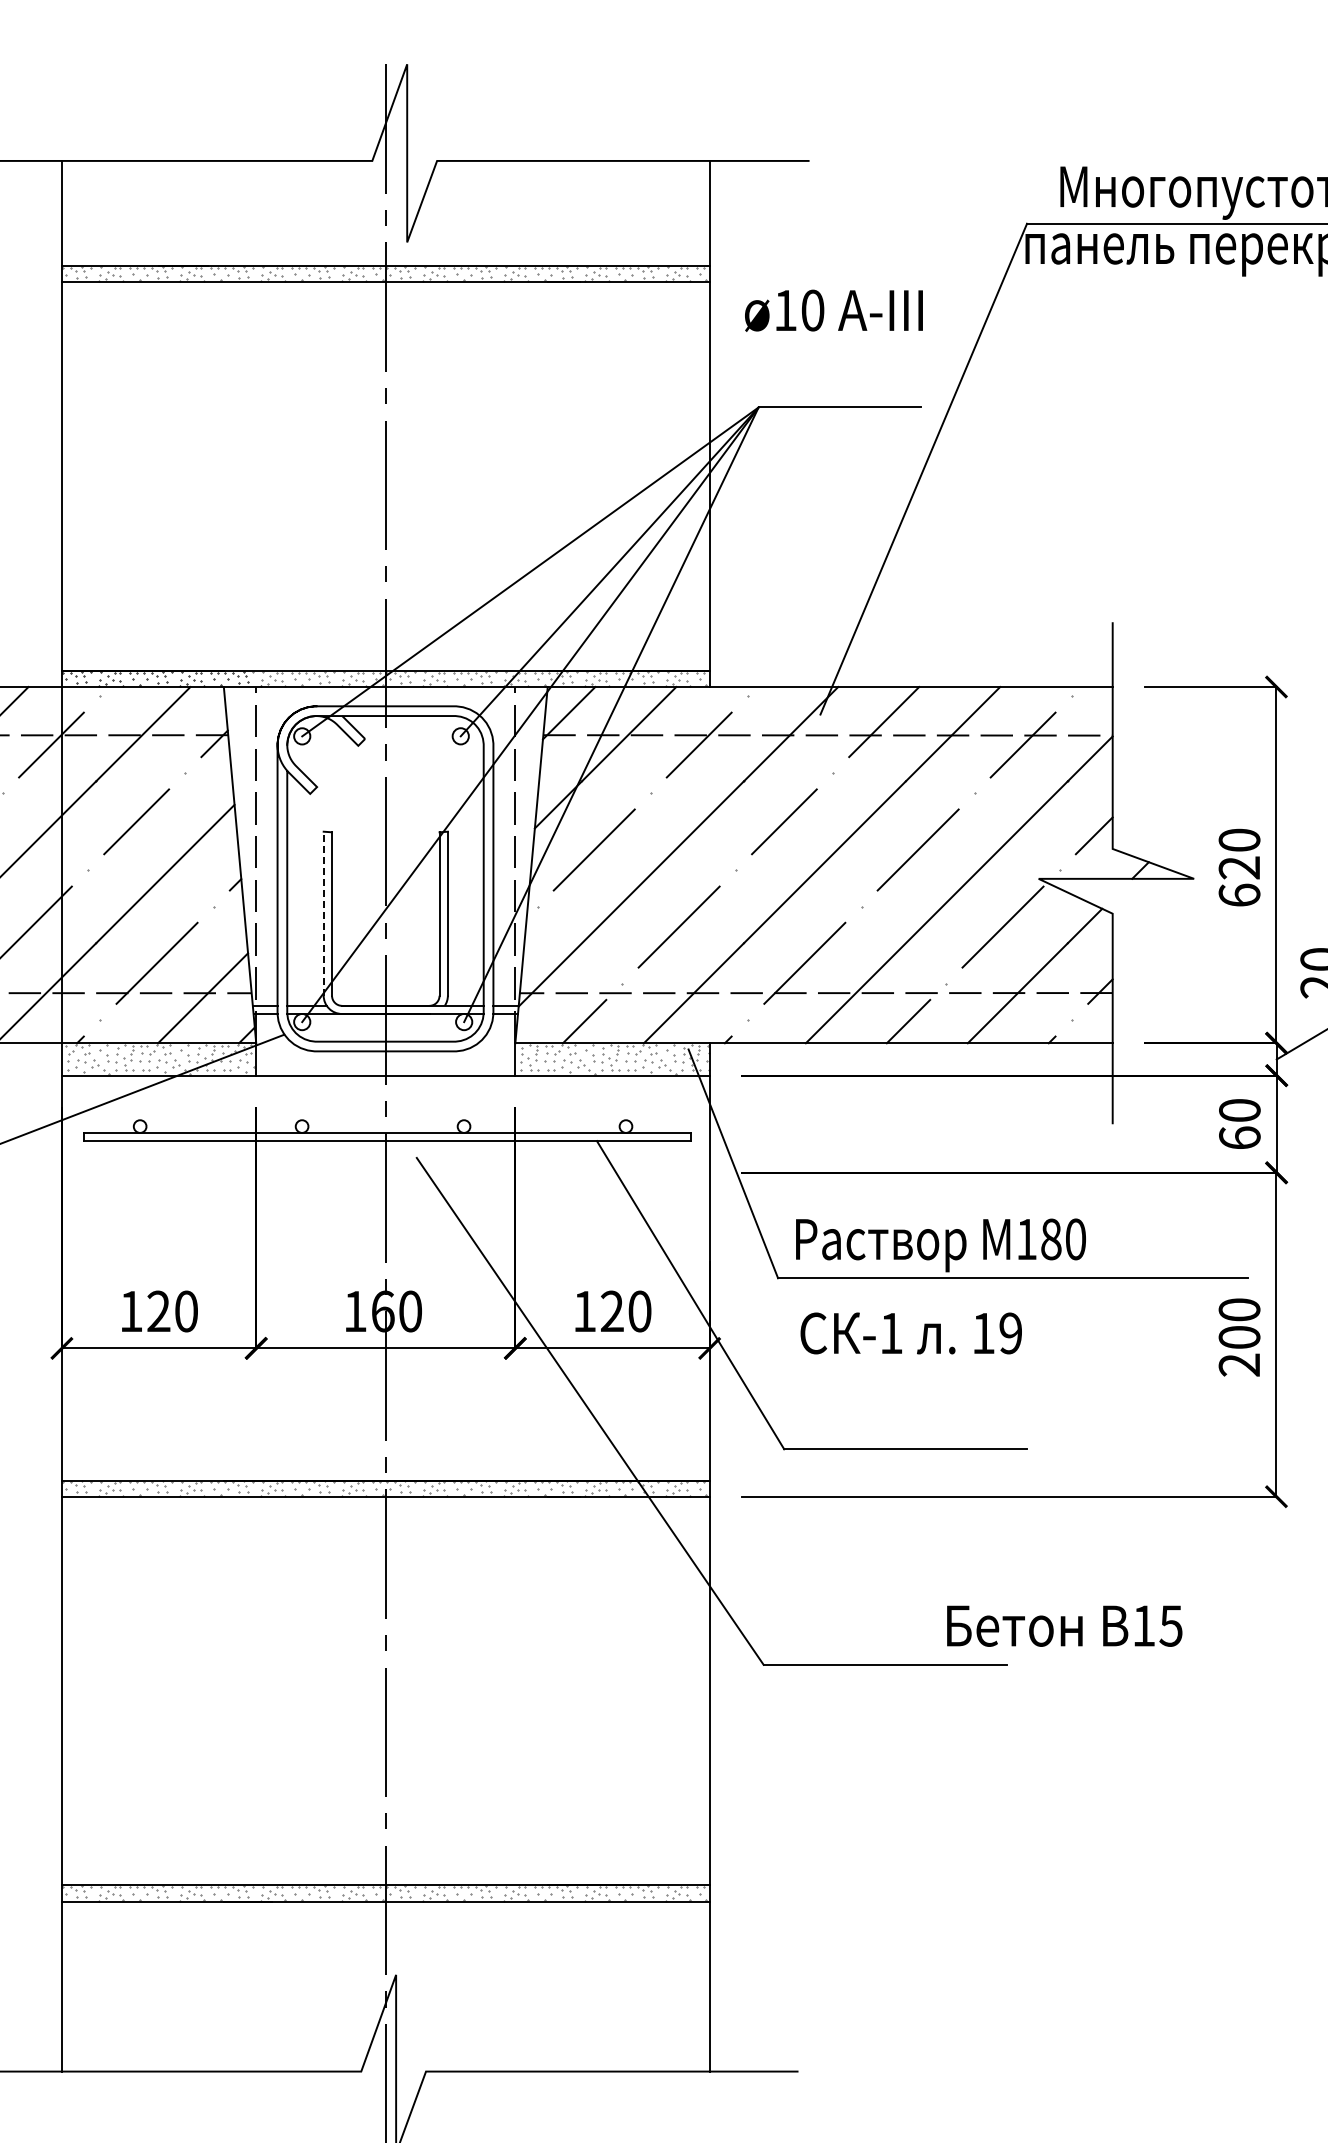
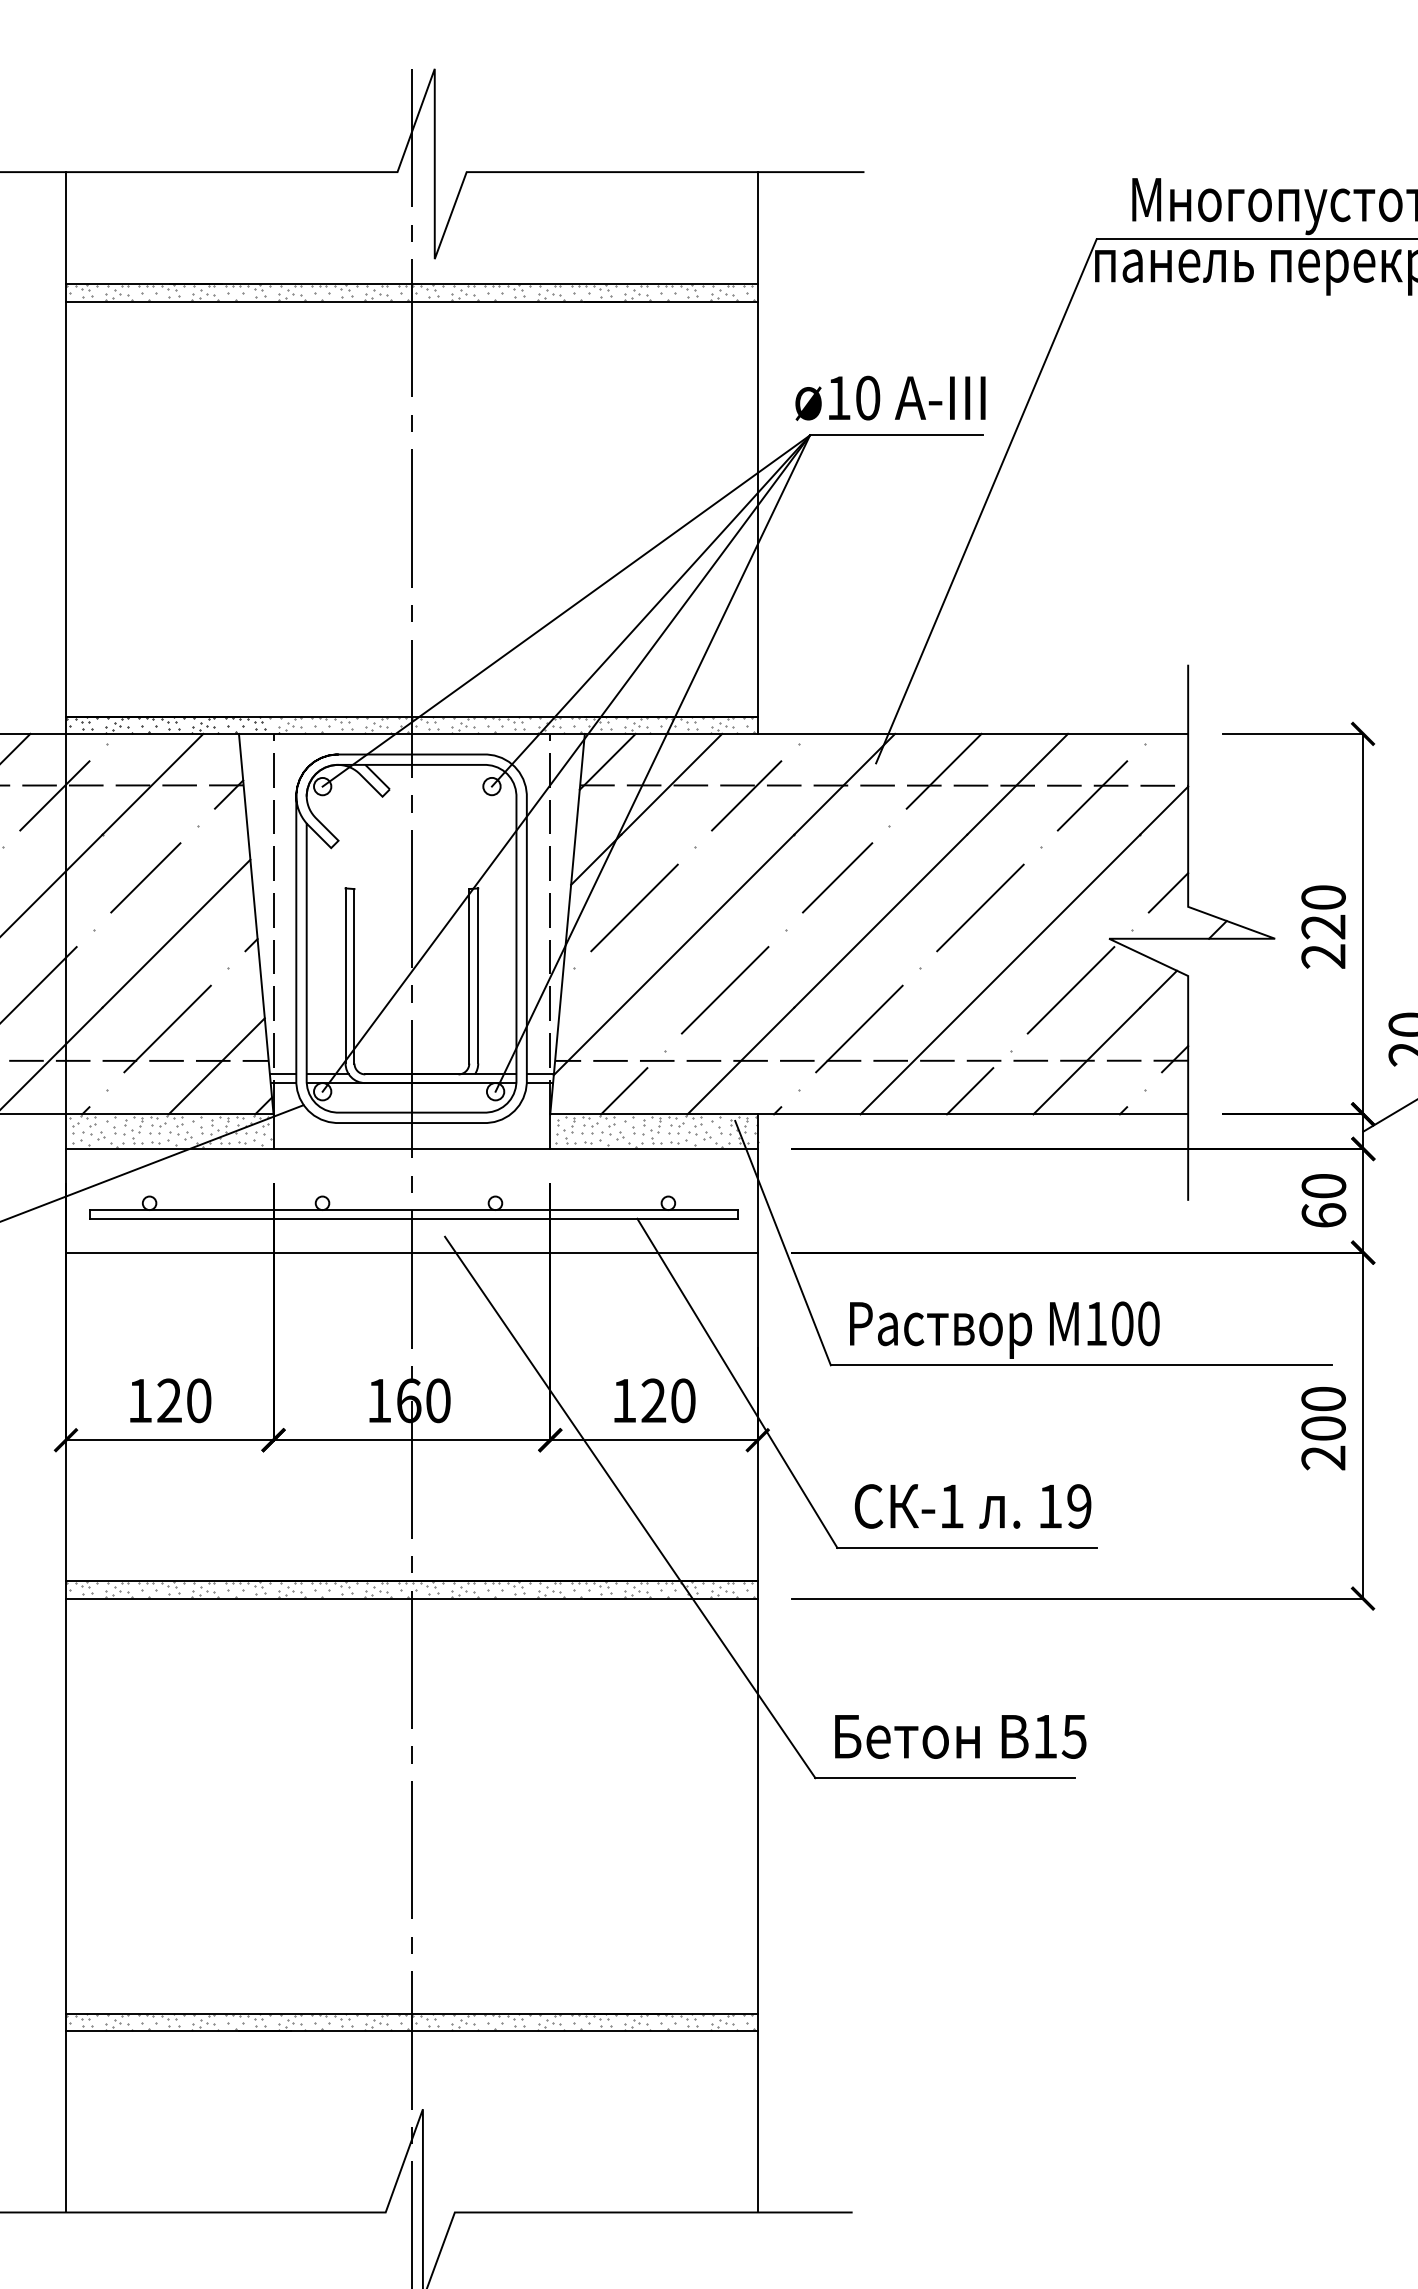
text: (833, 310) -> (890, 398), moved
text: (1239, 894) -> (1323, 955), 620 -> 220
line: (323, 913) -> (345, 975), dashed -> solid
line: (385, 1172) -> (411, 1252), added
text: (1051, 1239) -> (1122, 1323), 180 -> 100
text: (910, 1333) -> (972, 1506), moved
text: (1064, 1625) -> (960, 1736), moved

